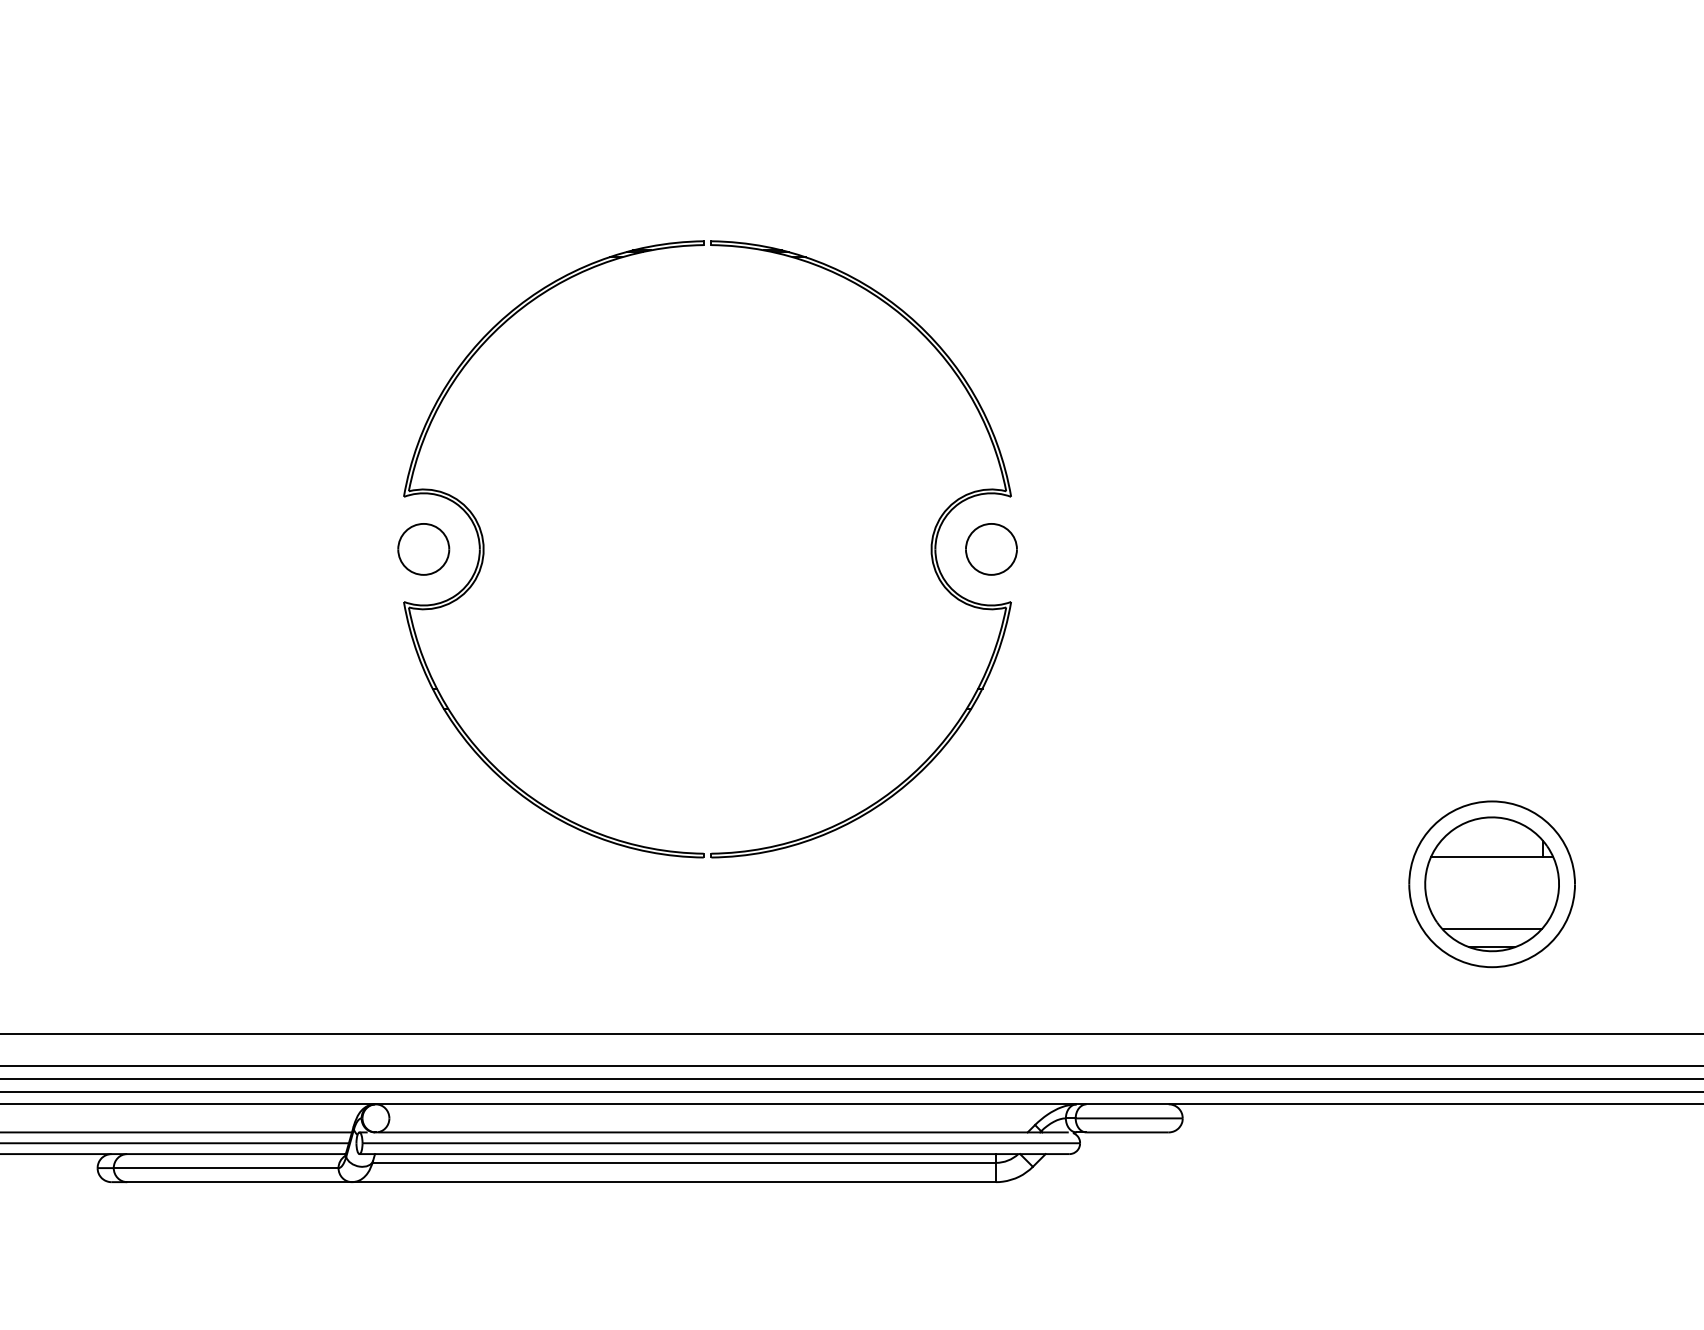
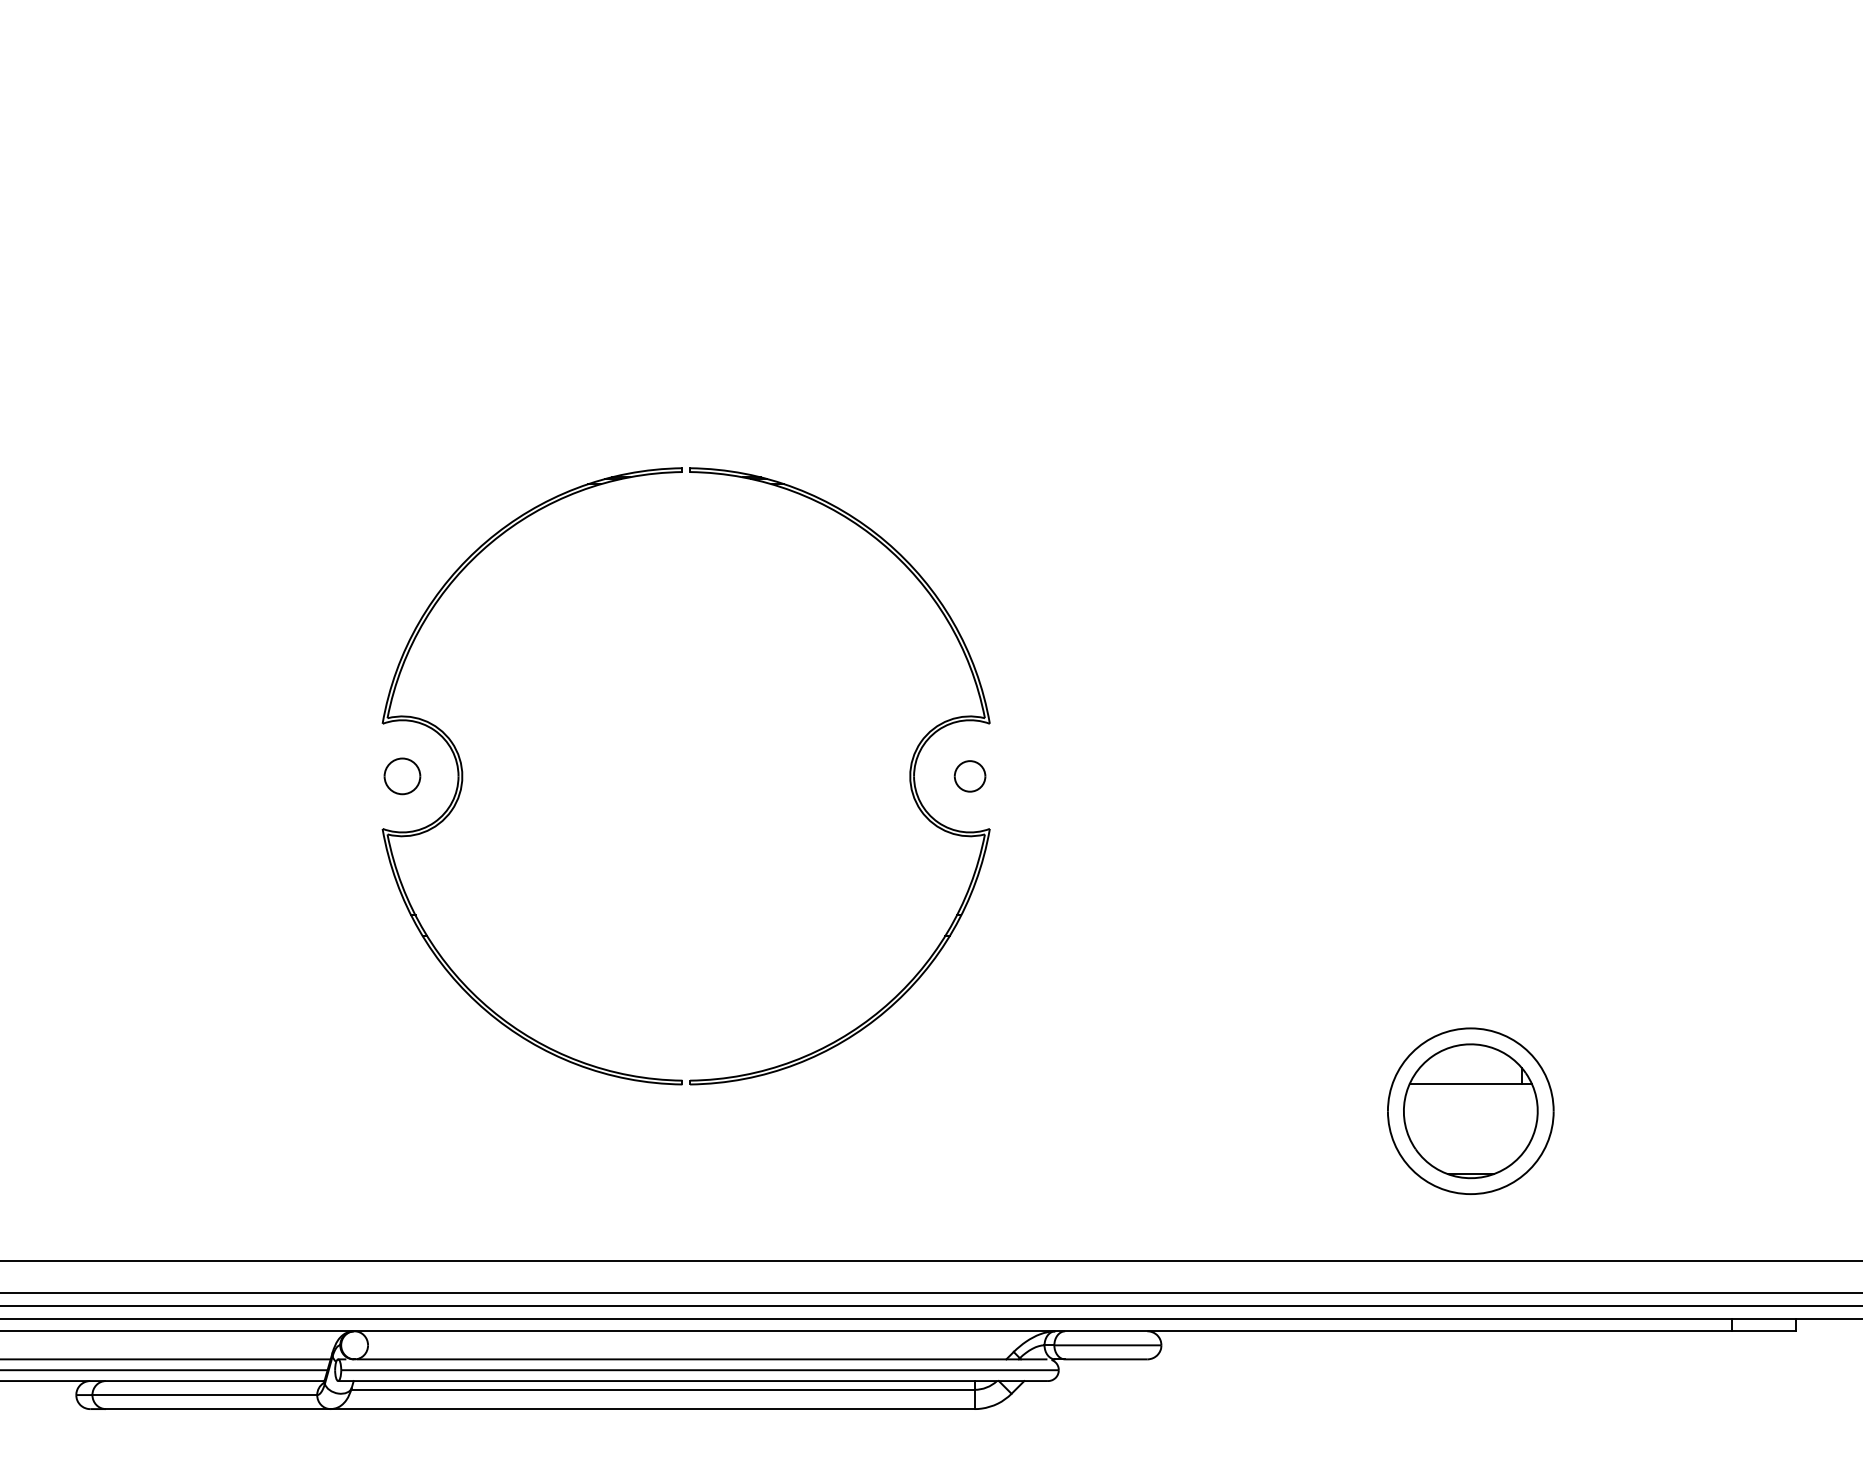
part: (423, 549) -> (402, 776), size x0.7
part: (990, 549) -> (969, 776), size x0.6
line: (1491, 929) -> (1470, 1156), removed

